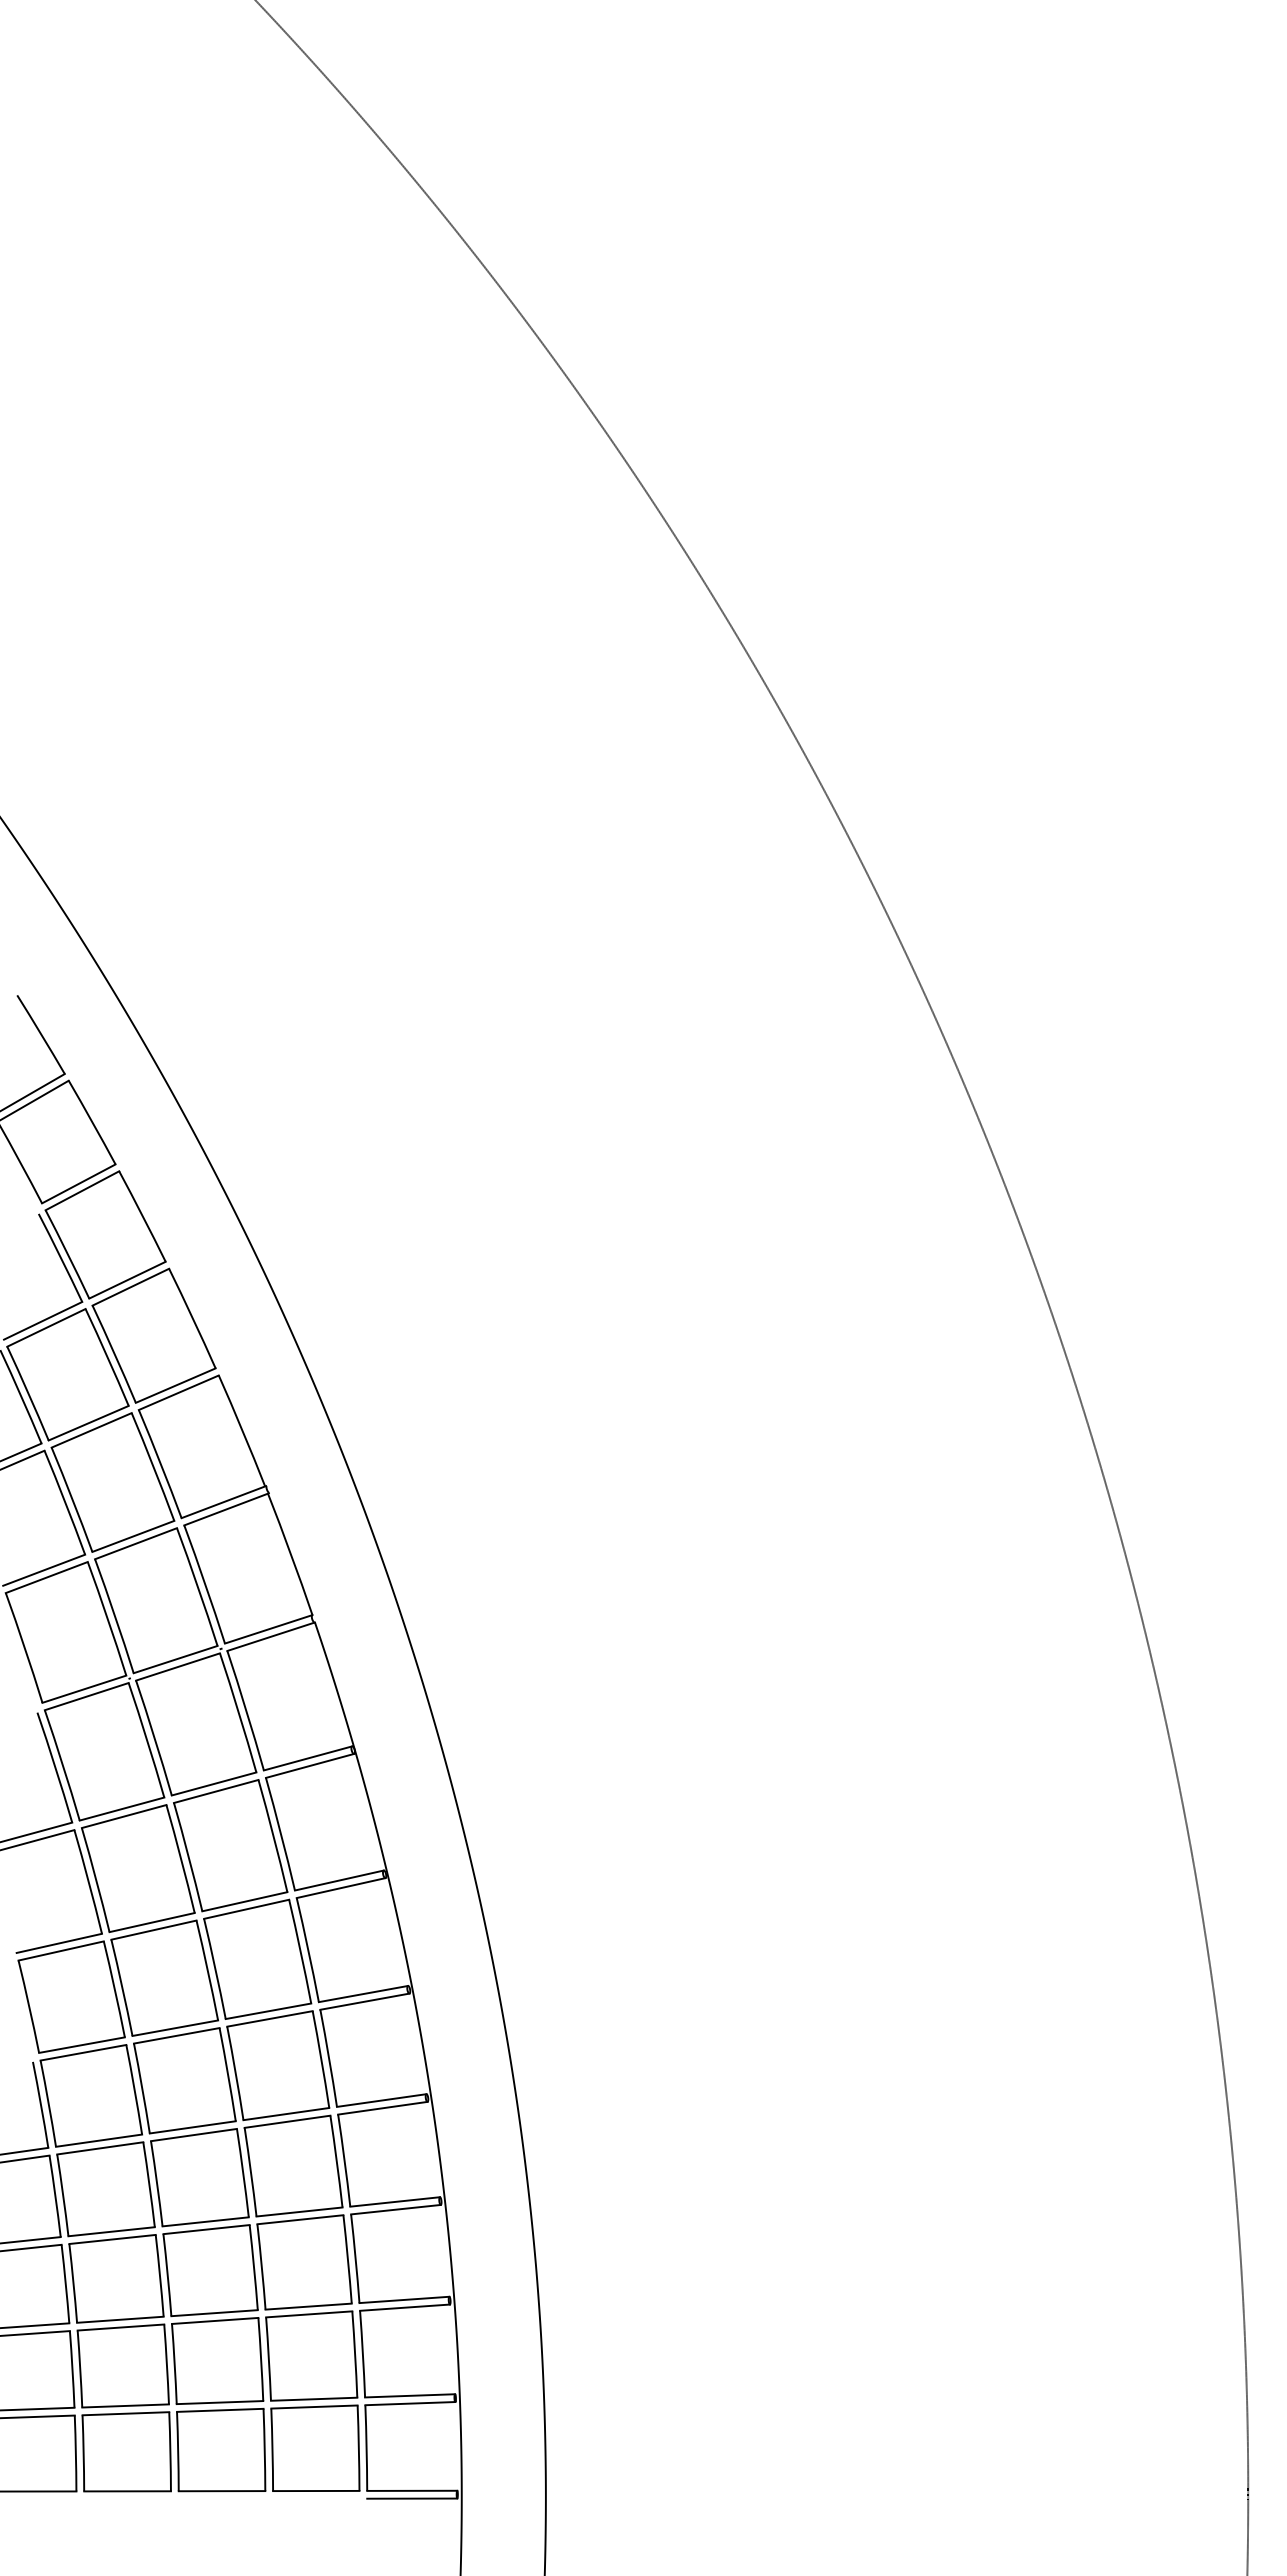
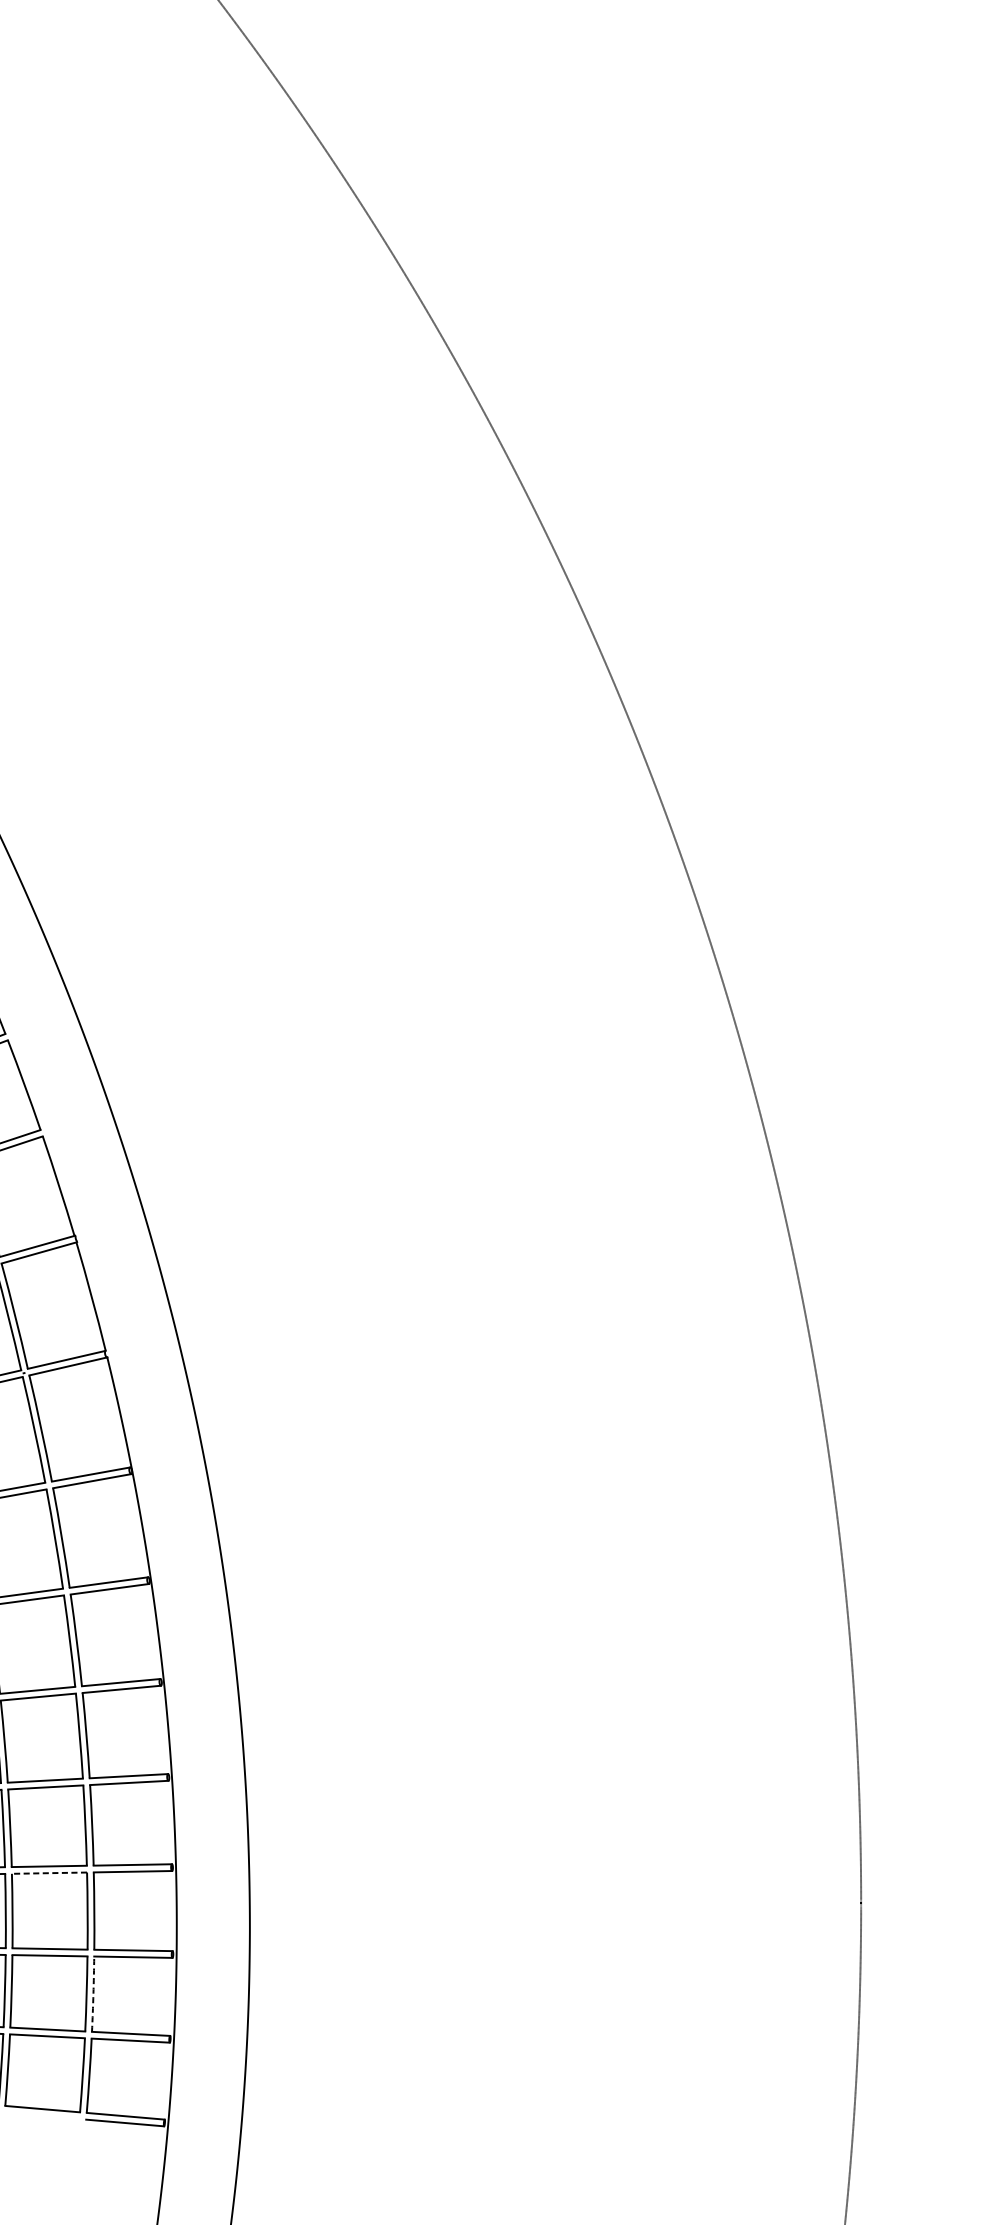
line: (299, 2219) -> (48, 1872), solid -> dashed
arc: (362, 2354) -> (93, 1994), solid -> dashed

